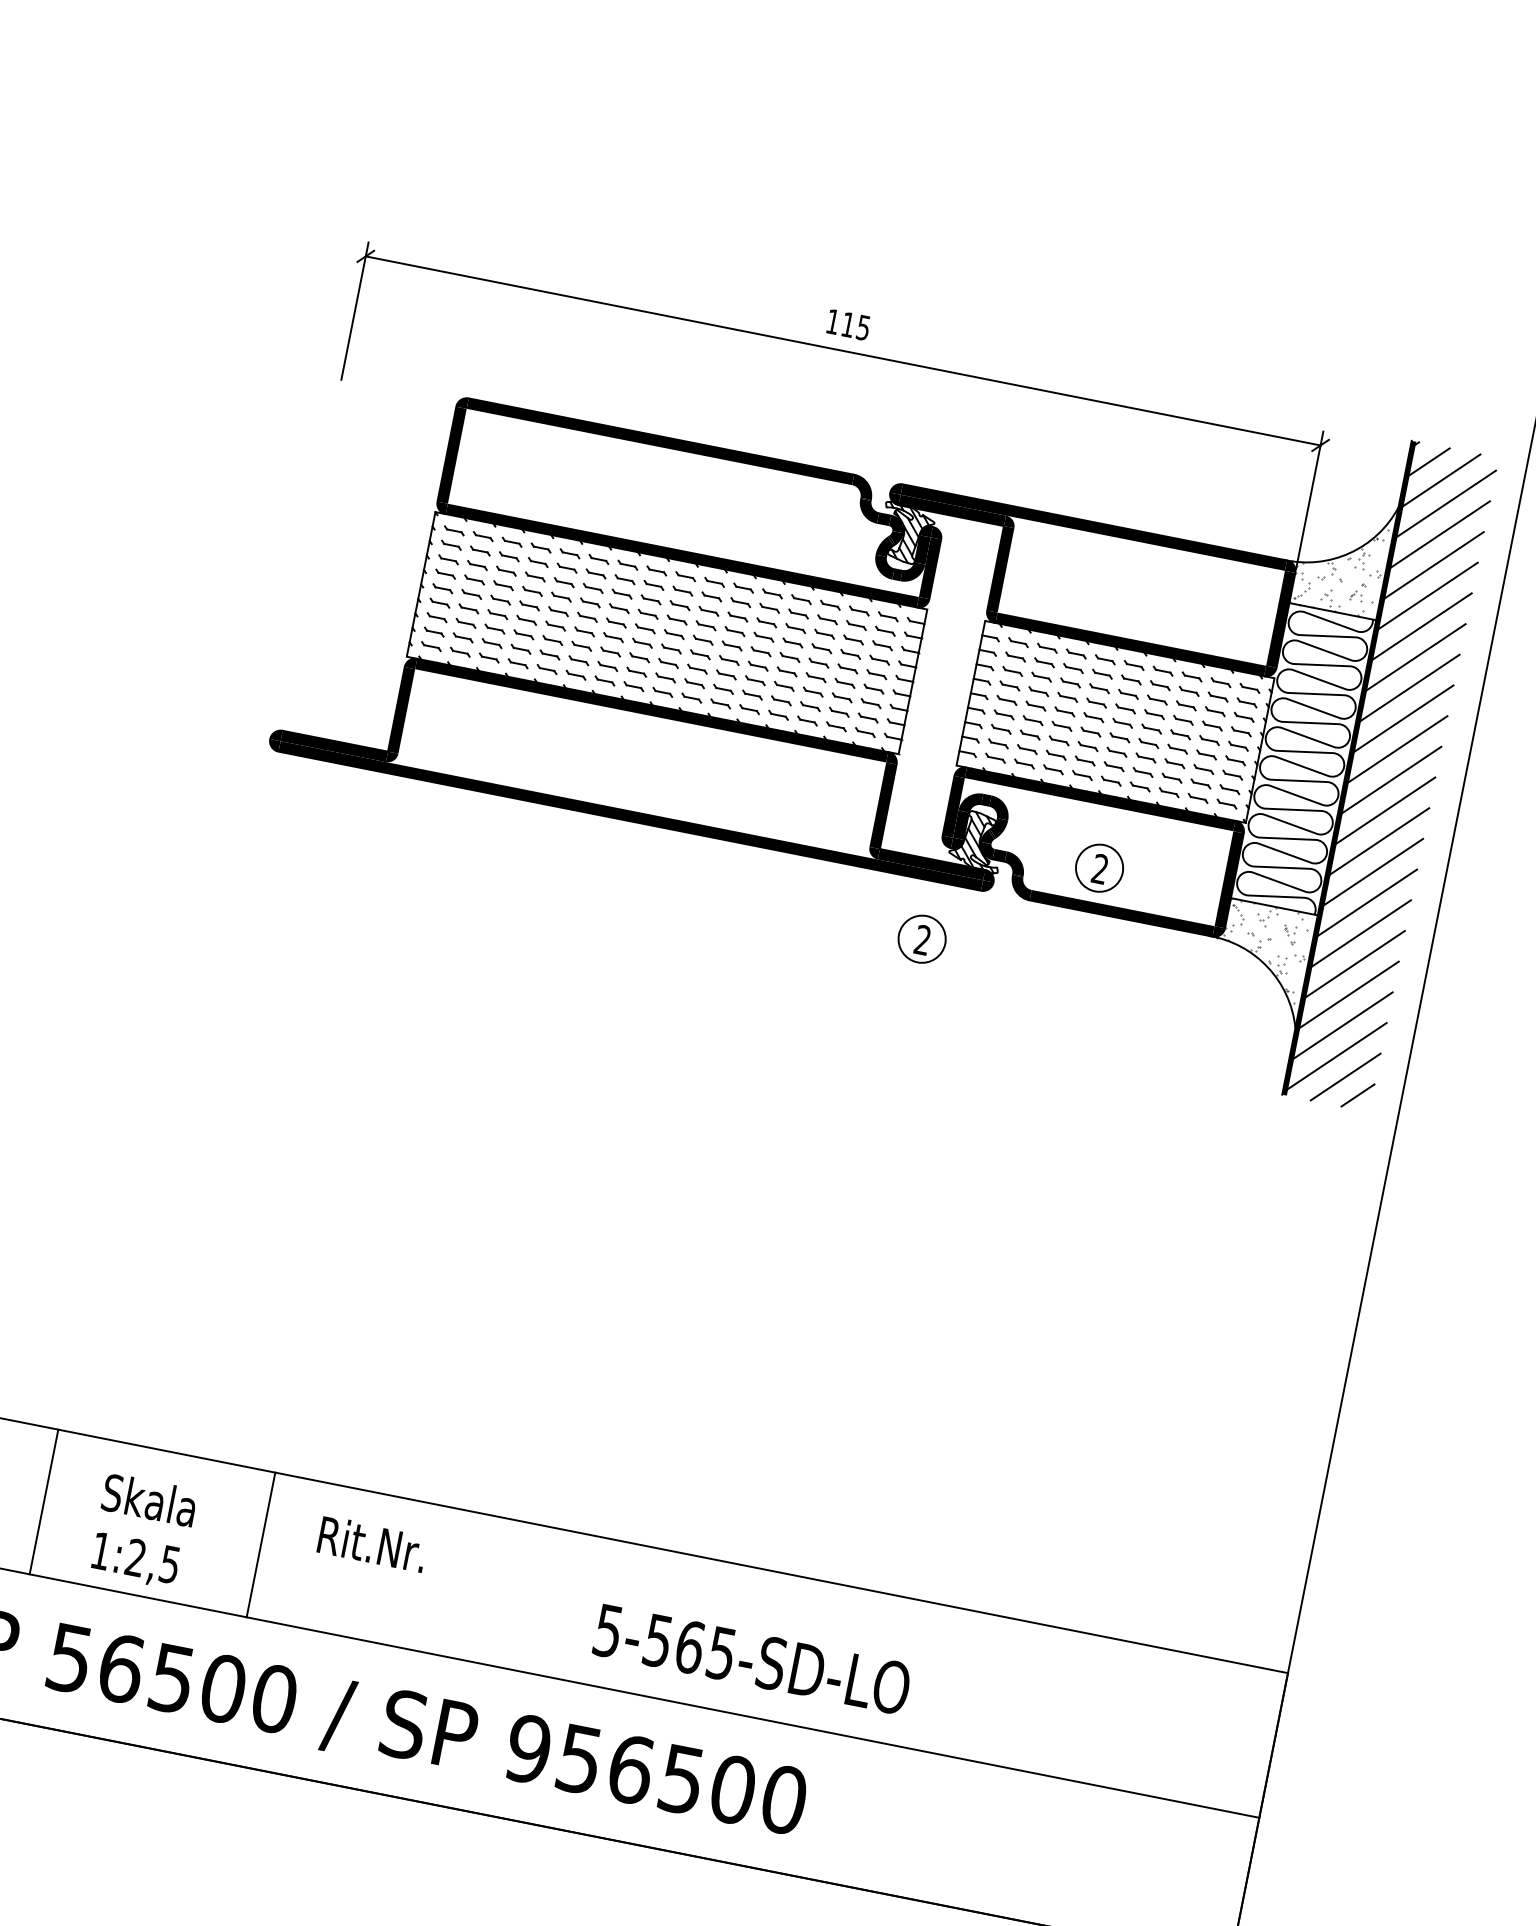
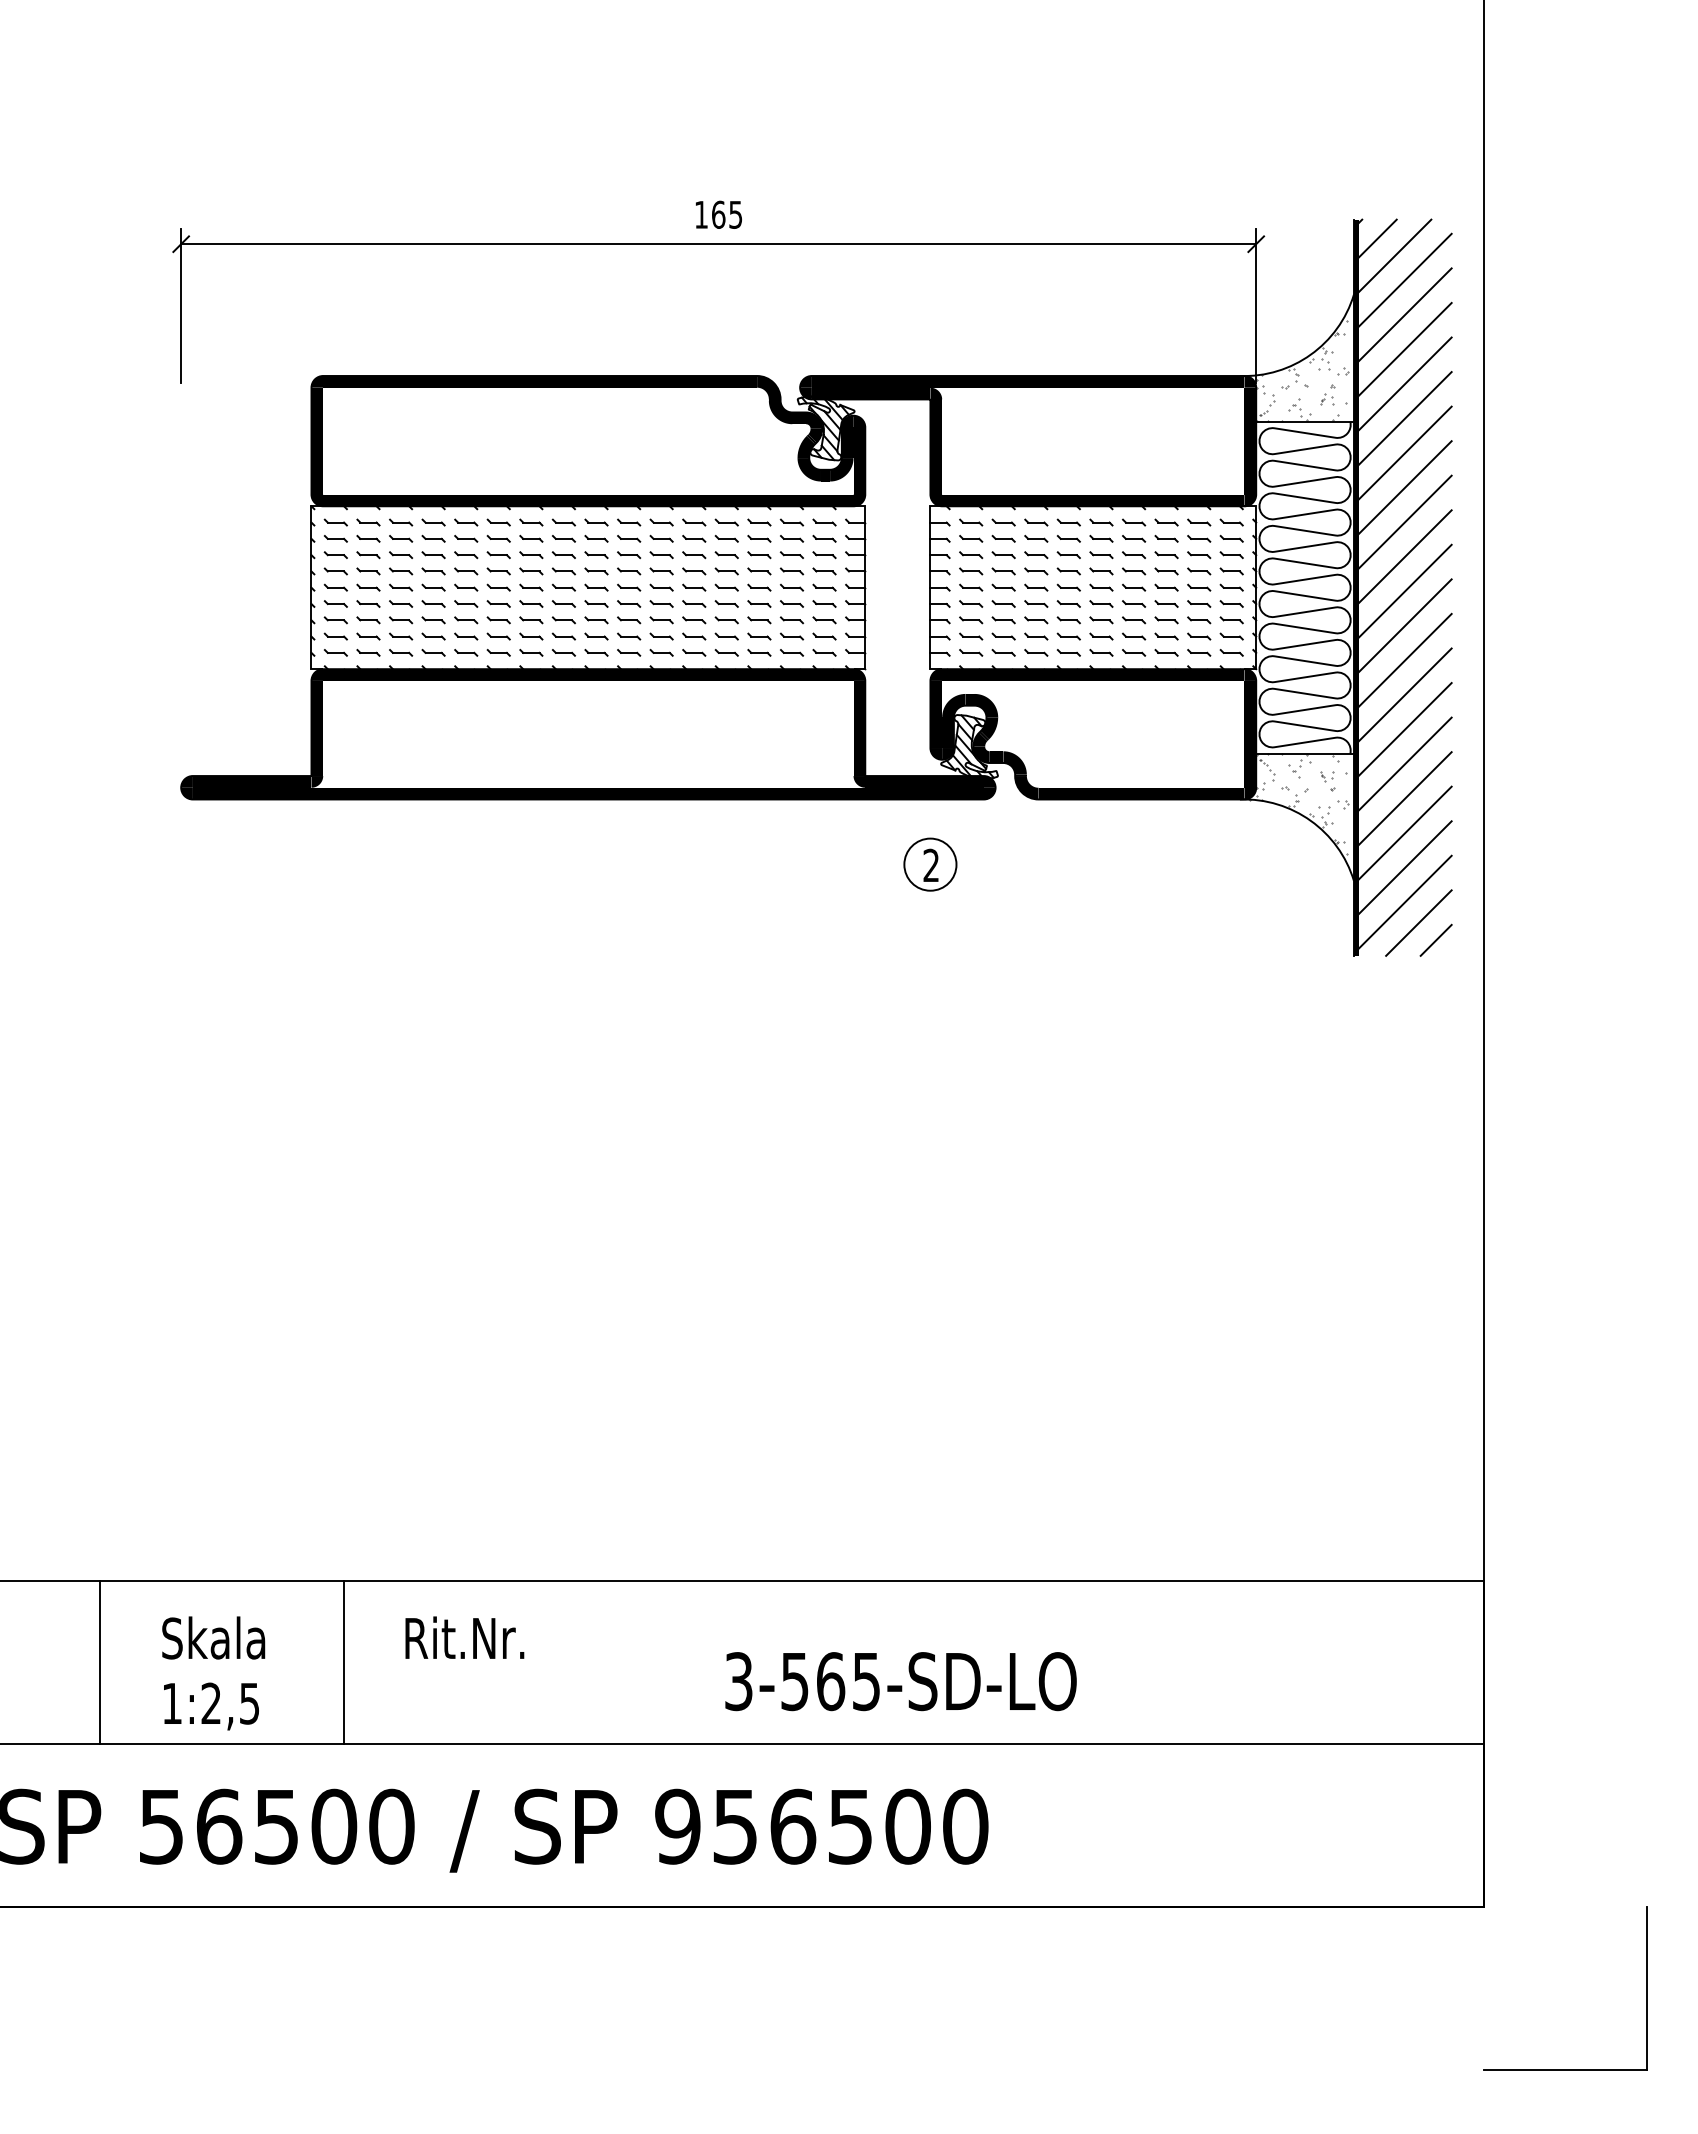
text: (848, 324) -> (718, 214), 115 -> 165
part: (1099, 868) -> (1107, 749), removed
text: (608, 1630) -> (738, 1681), 5-565-SD-LO -> 3-565-SD-LO

